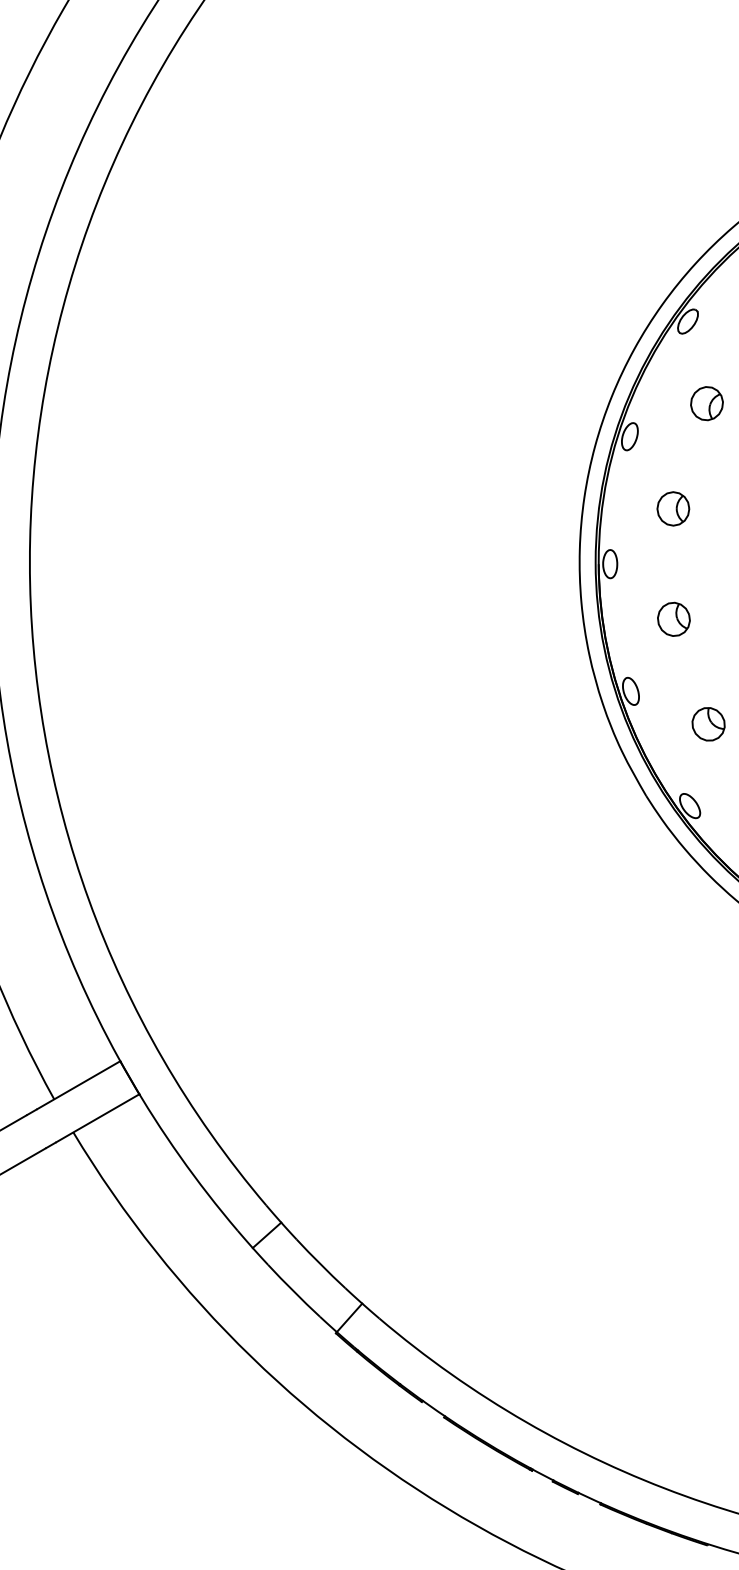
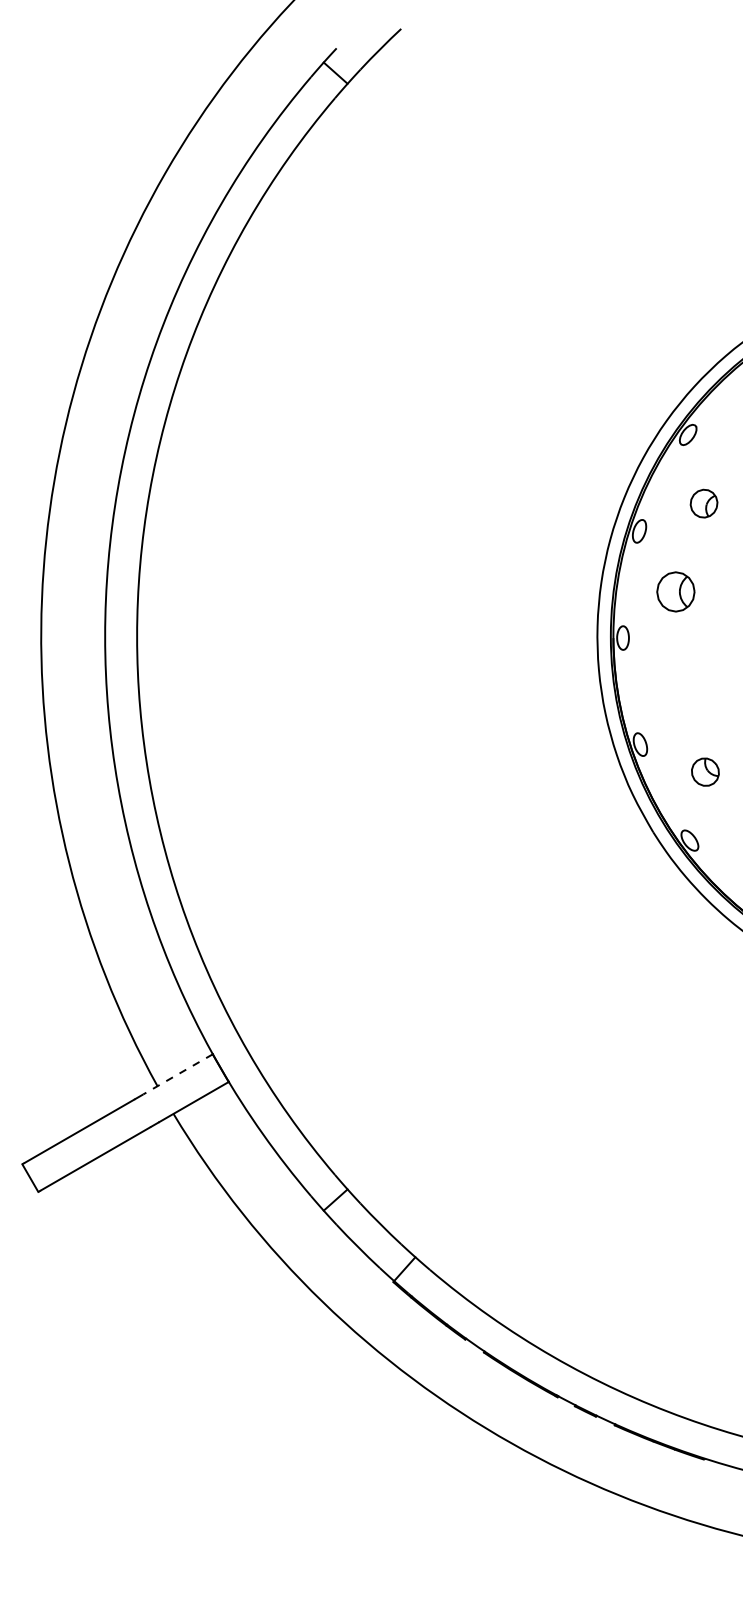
part: (672, 508) -> (675, 591), size x1.4
part: (674, 619) -> (676, 684), removed
line: (78, 1085) -> (177, 1074), solid -> dashed

